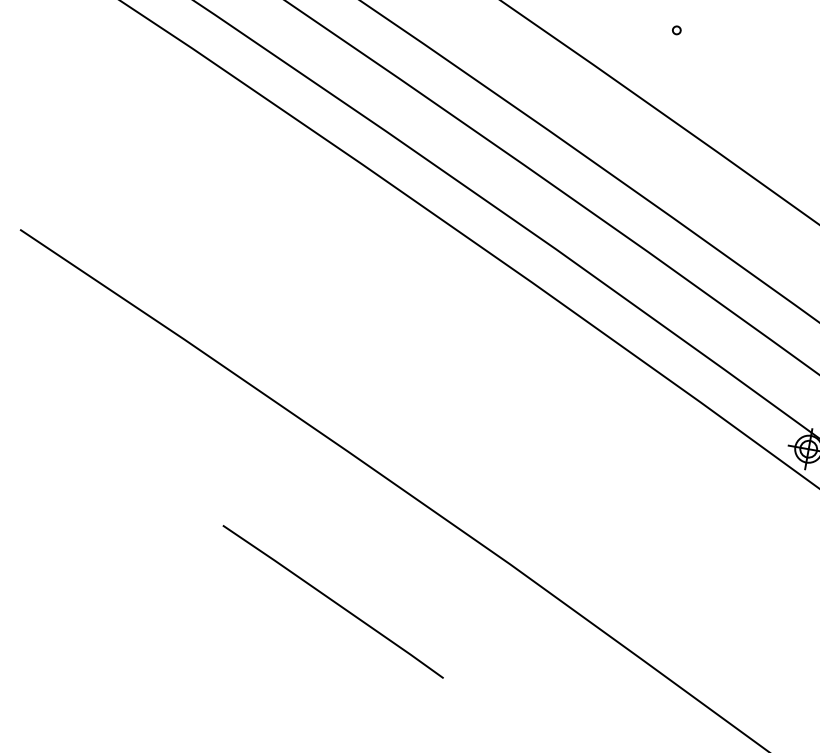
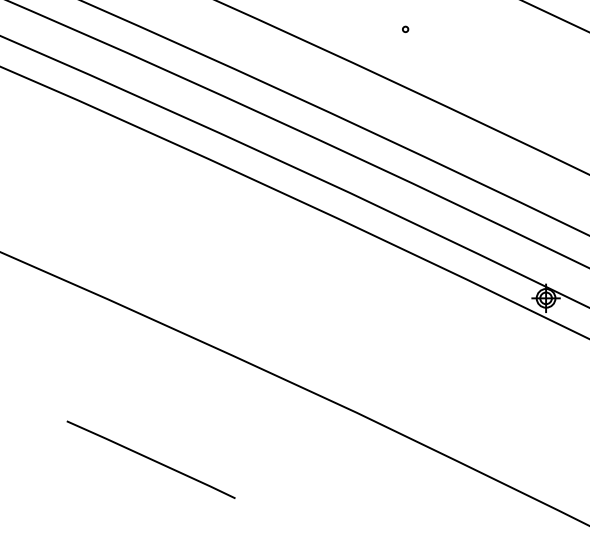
line: (332, 601) -> (150, 459), moved

